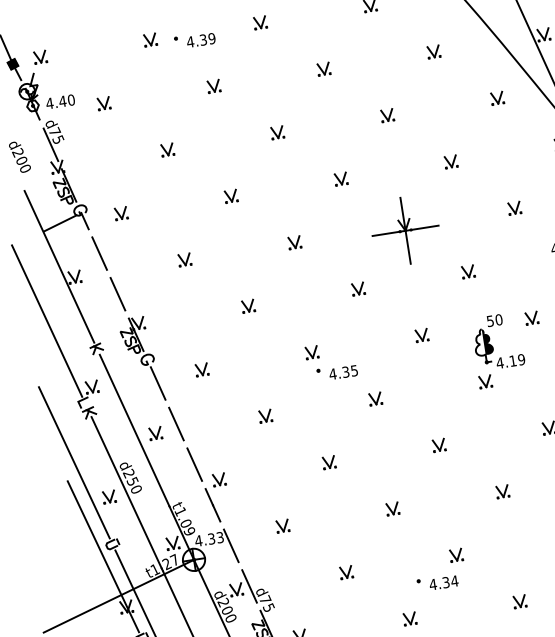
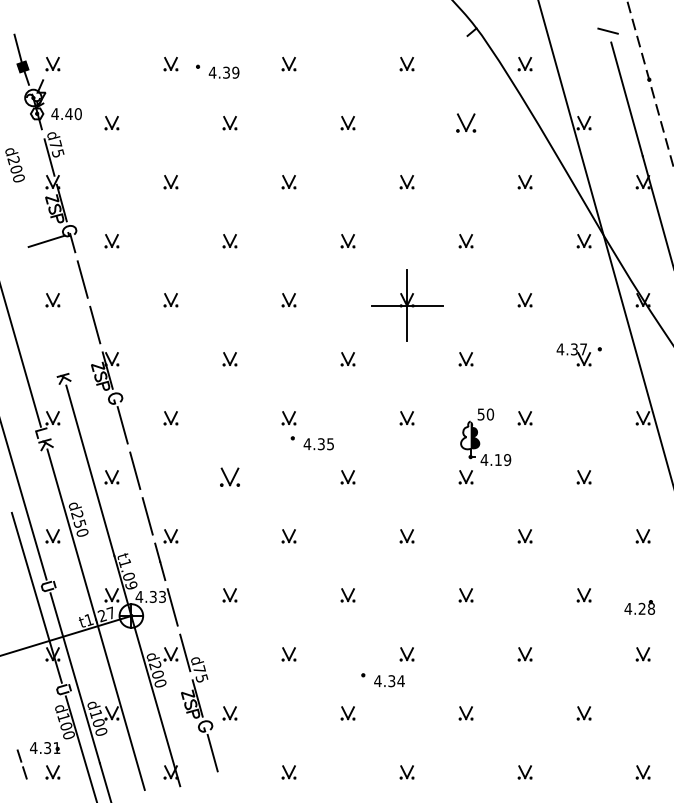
part: (433, 52) -> (465, 123), size x1.4
line: (59, 266) -> (38, 286), removed
part: (265, 416) -> (229, 477), size x1.4

